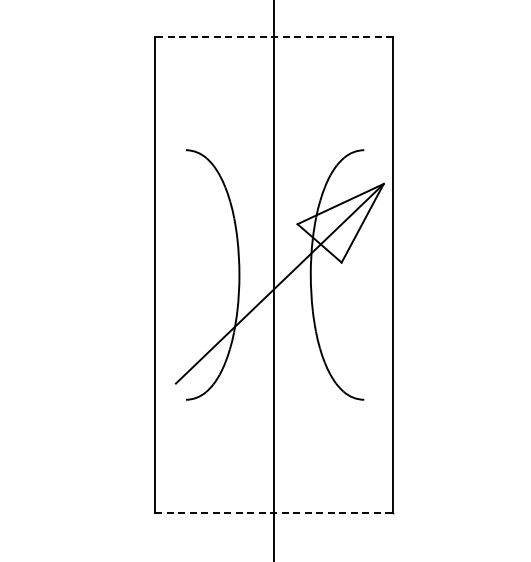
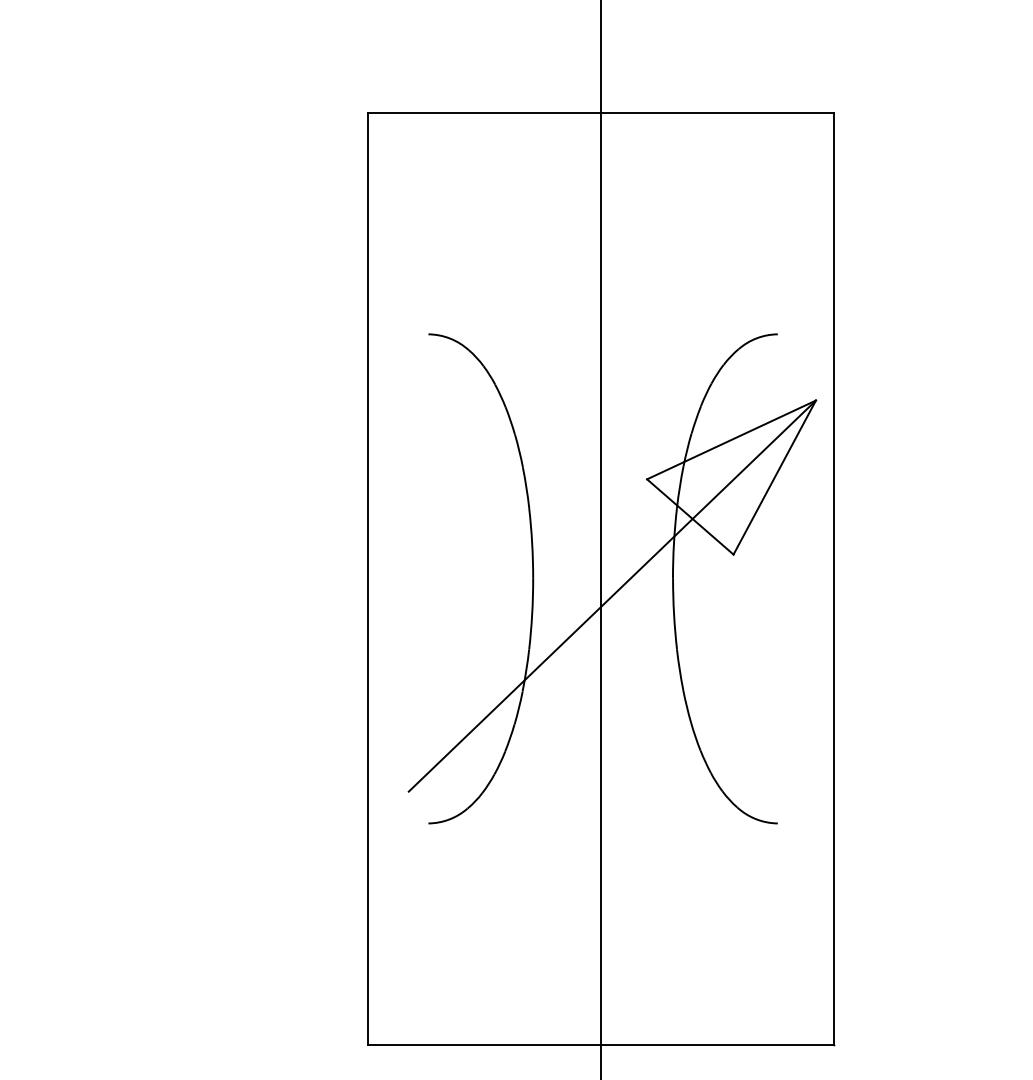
line: (274, 37) -> (601, 113), dashed -> solid
line: (274, 512) -> (601, 1044), dashed -> solid

